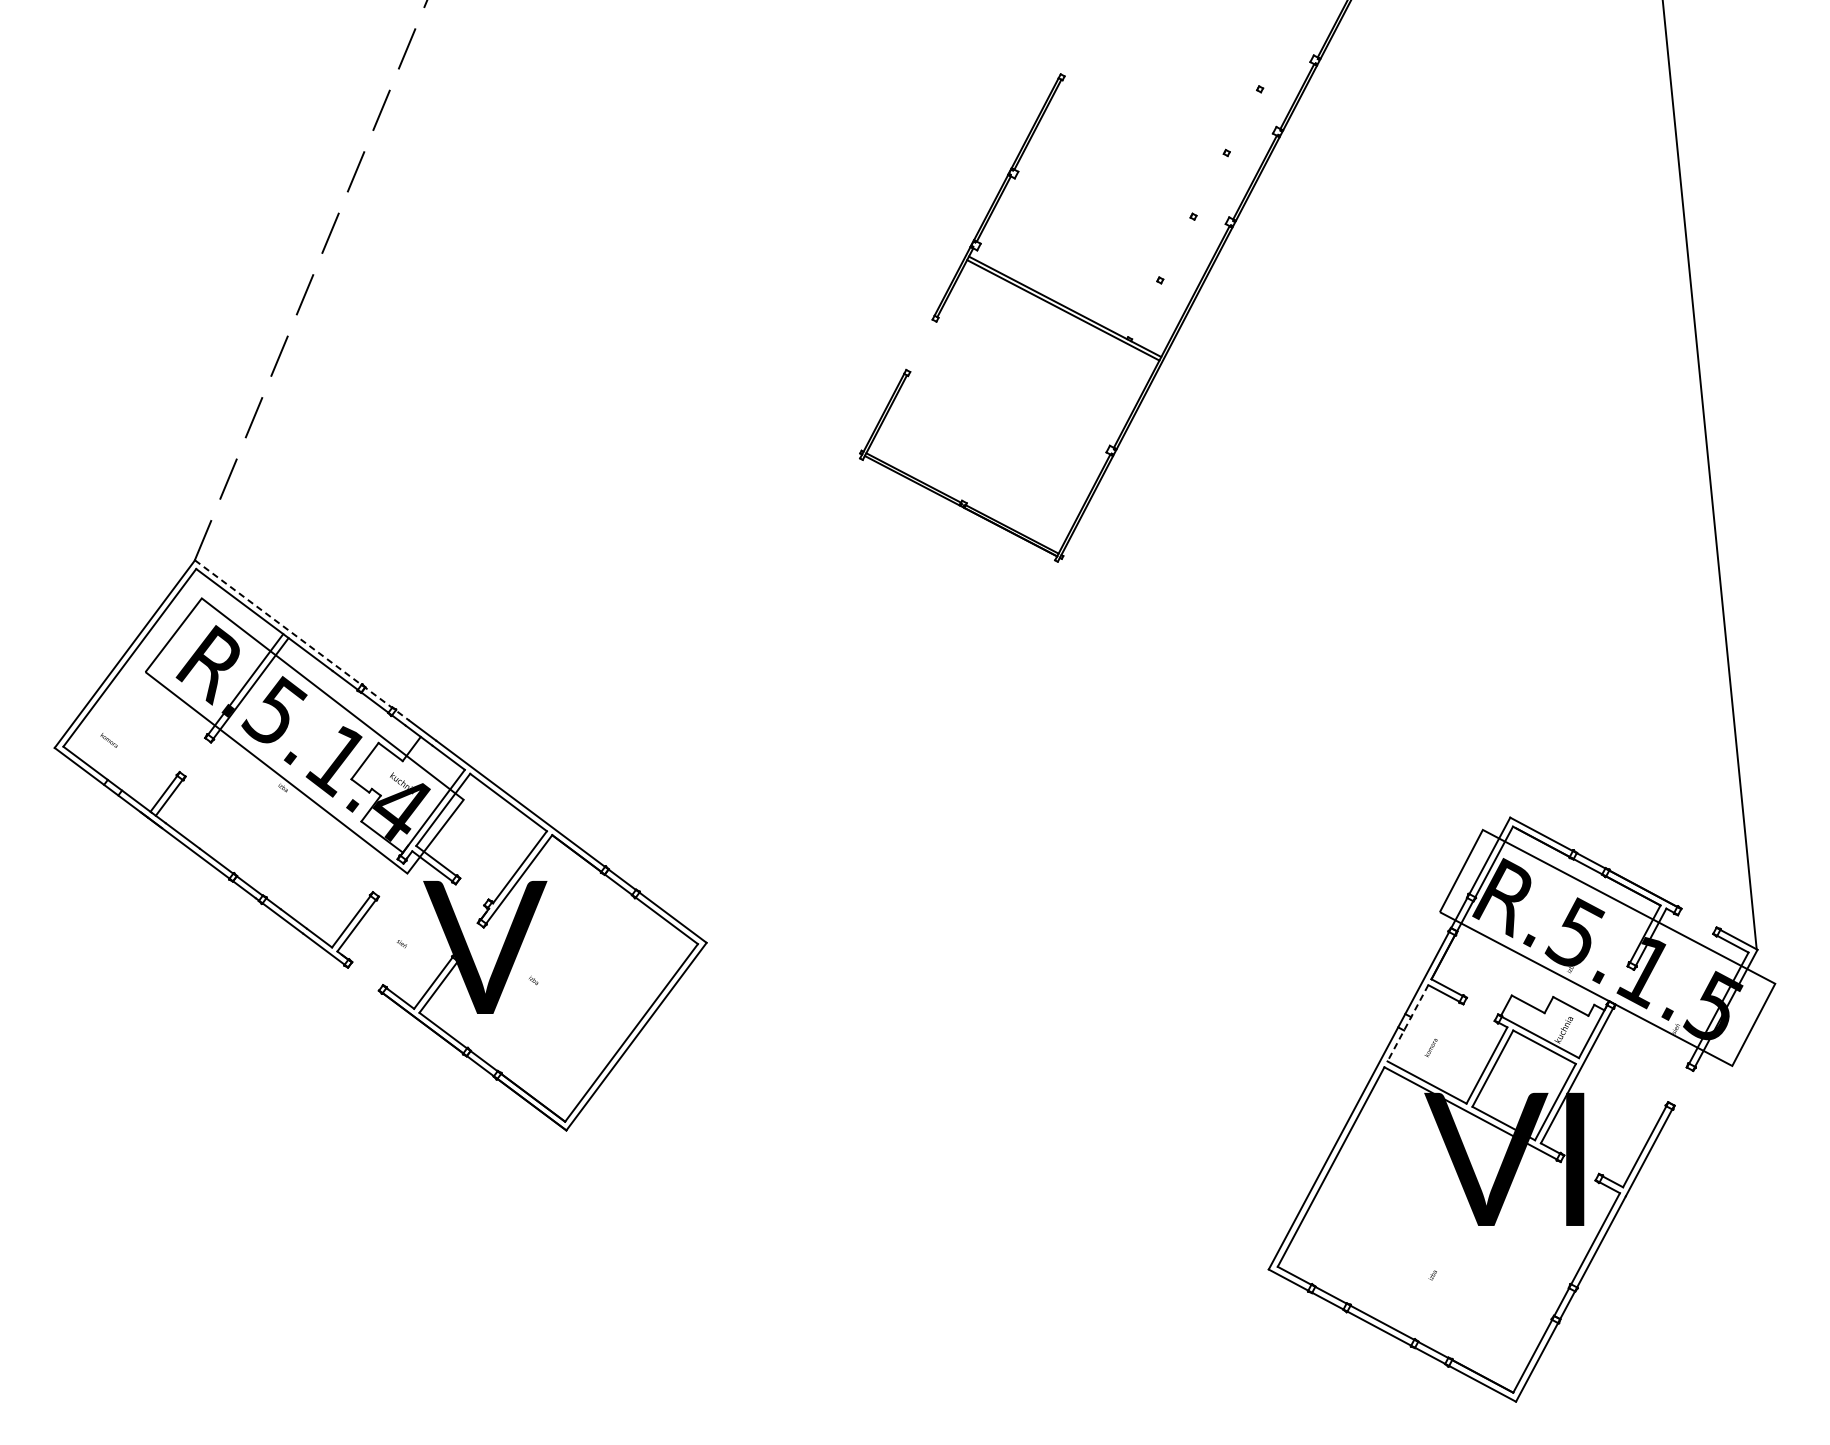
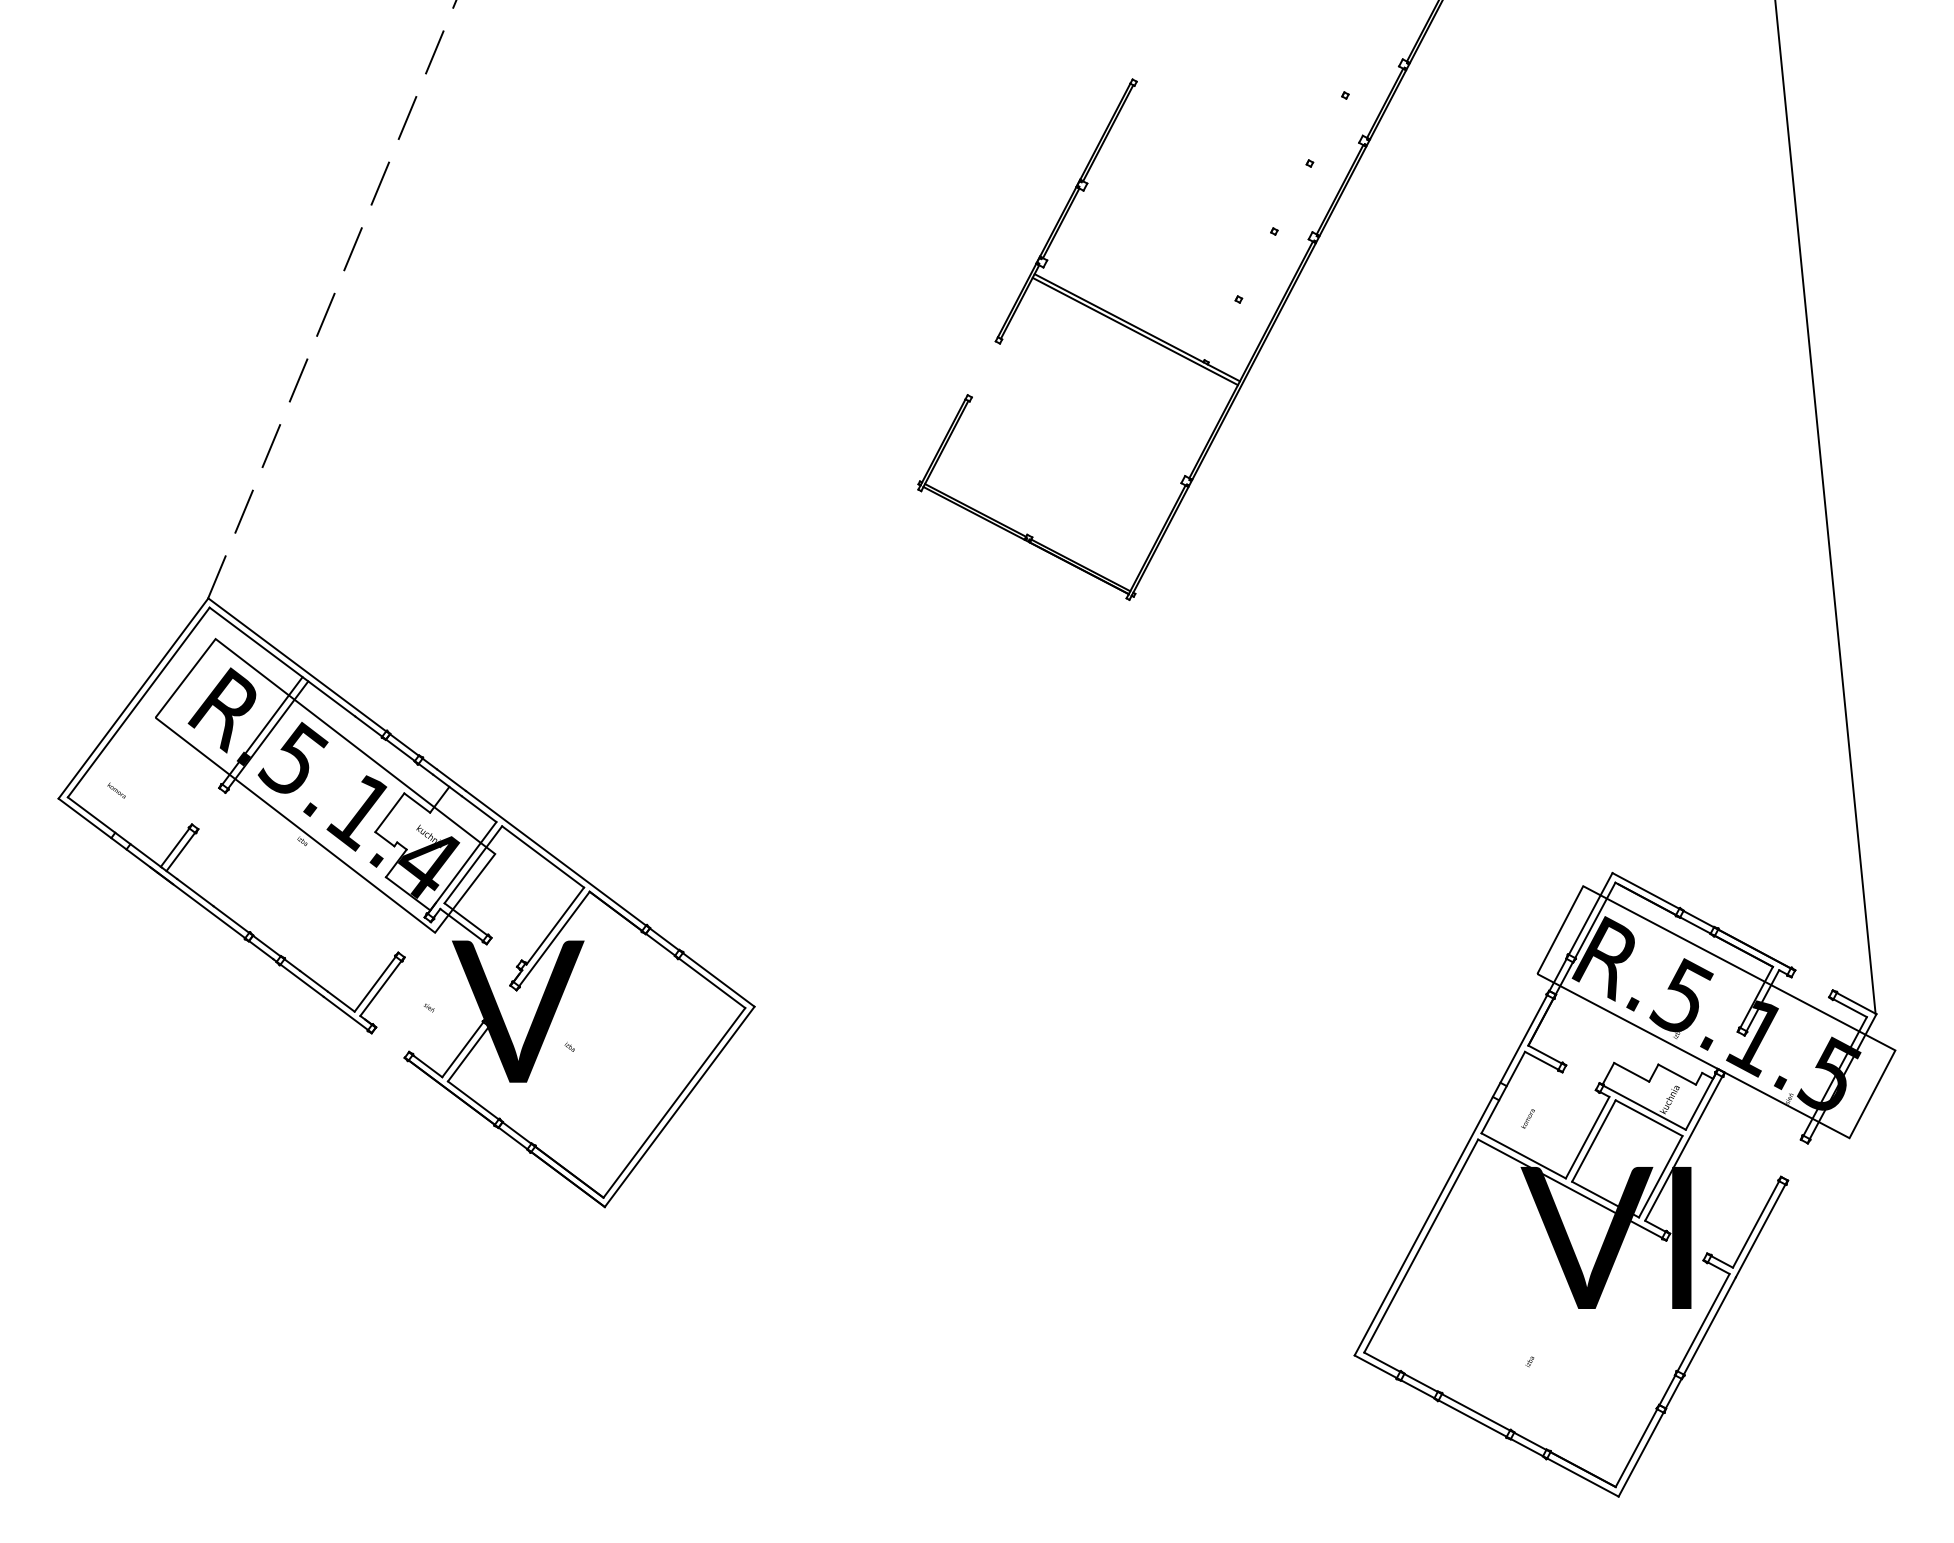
line: (301, 640) -> (322, 683), dashed -> solid
line: (1408, 1024) -> (1503, 1093), dashed -> solid

